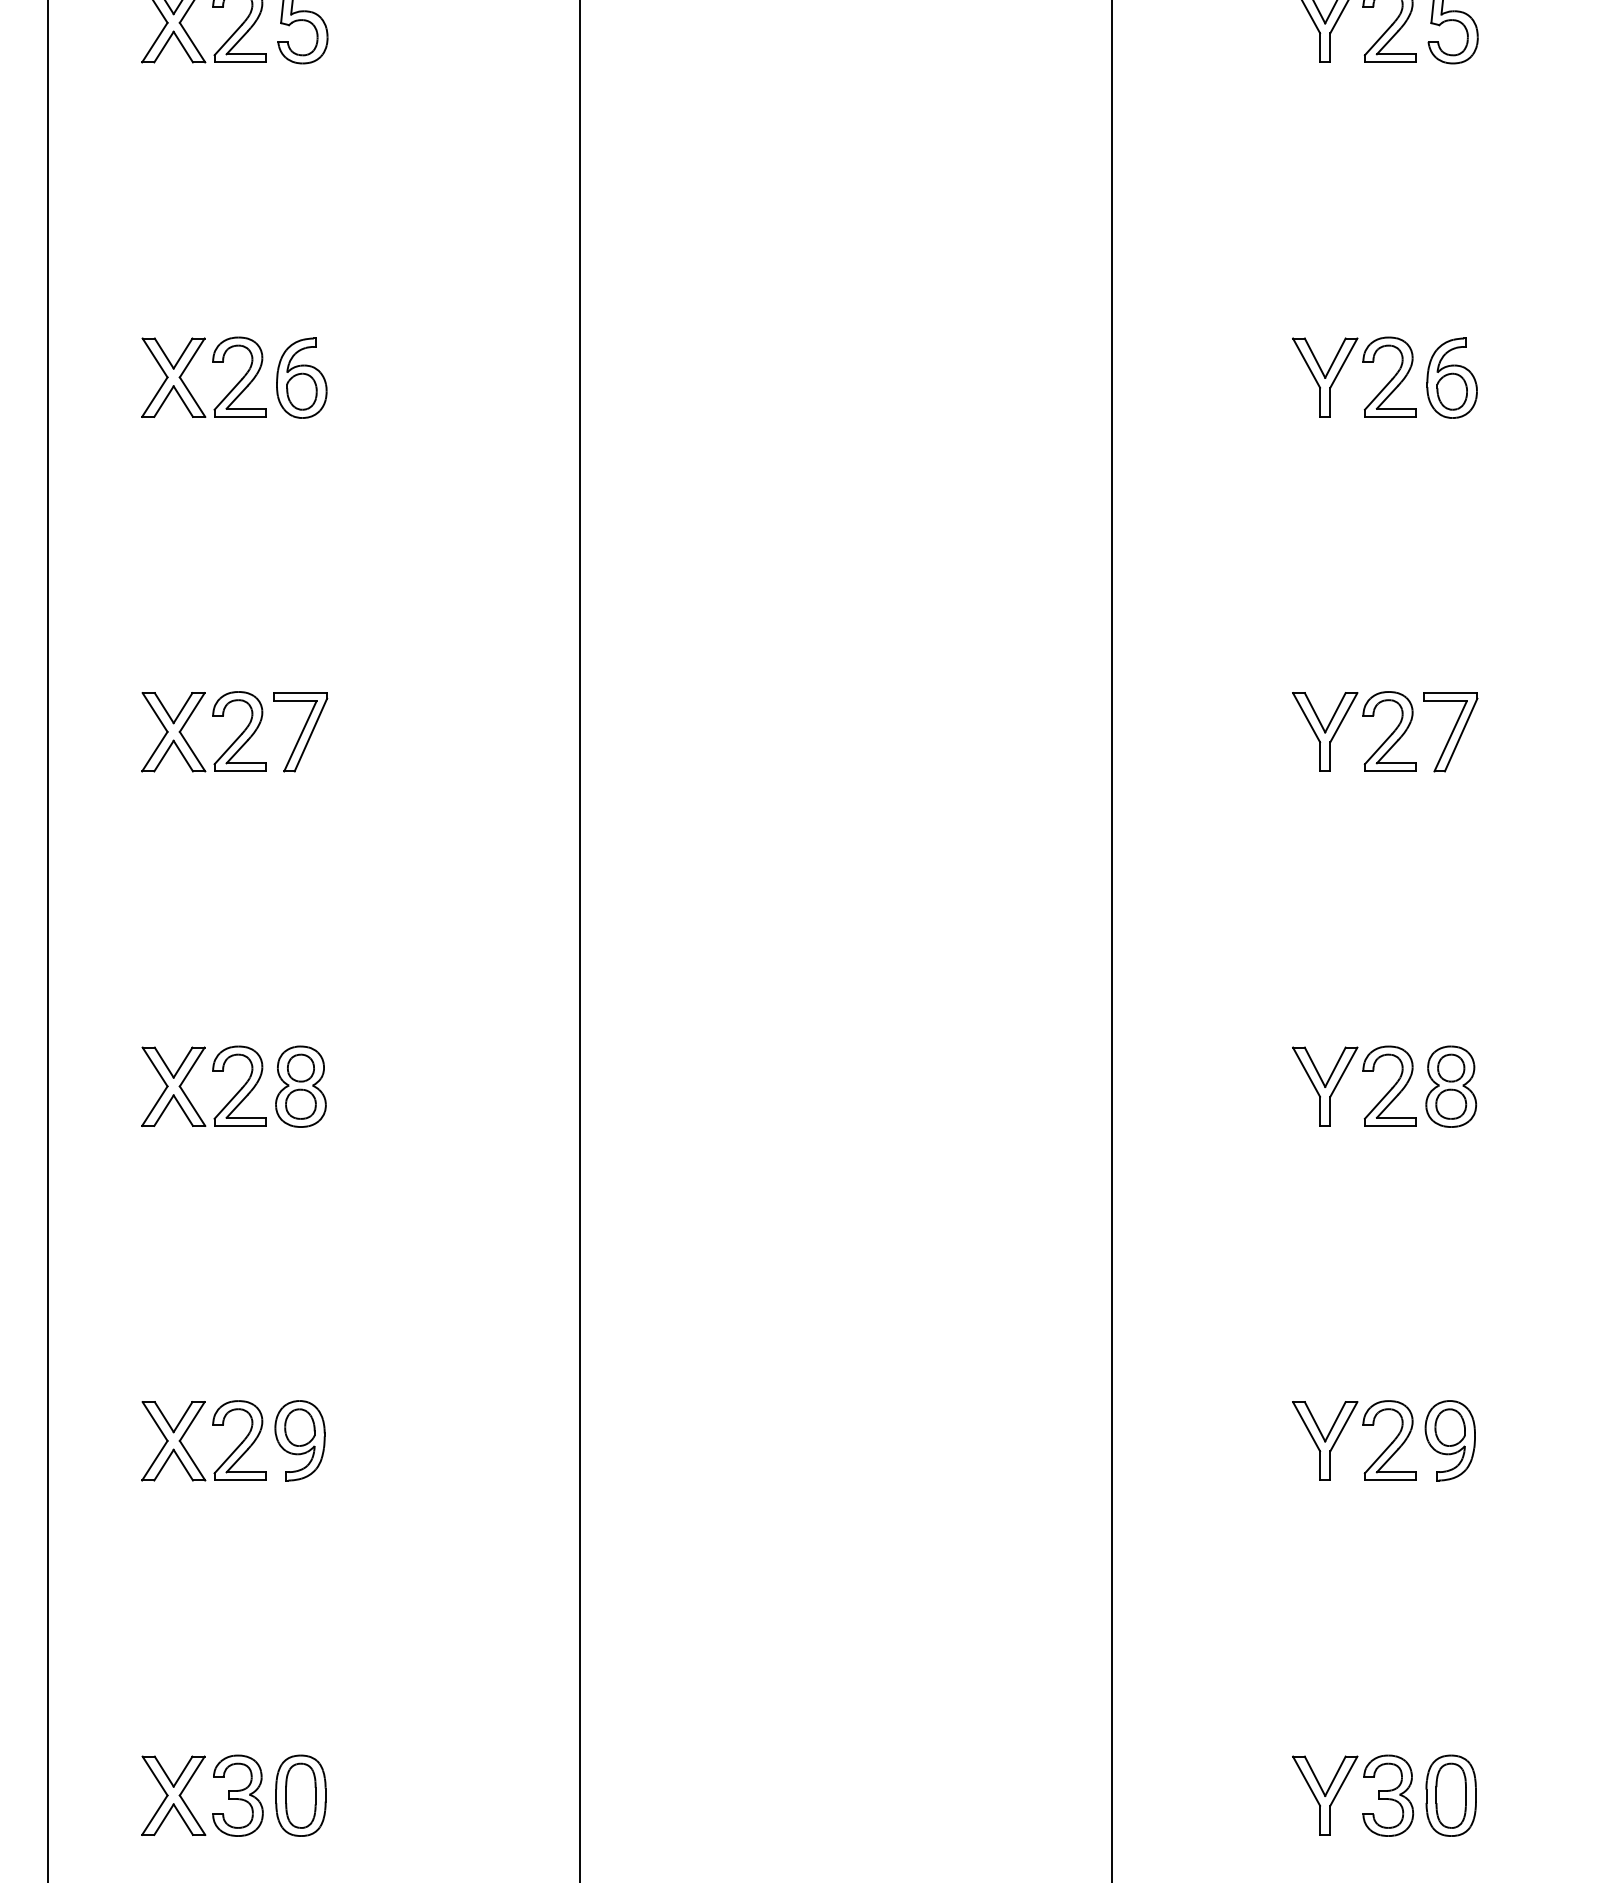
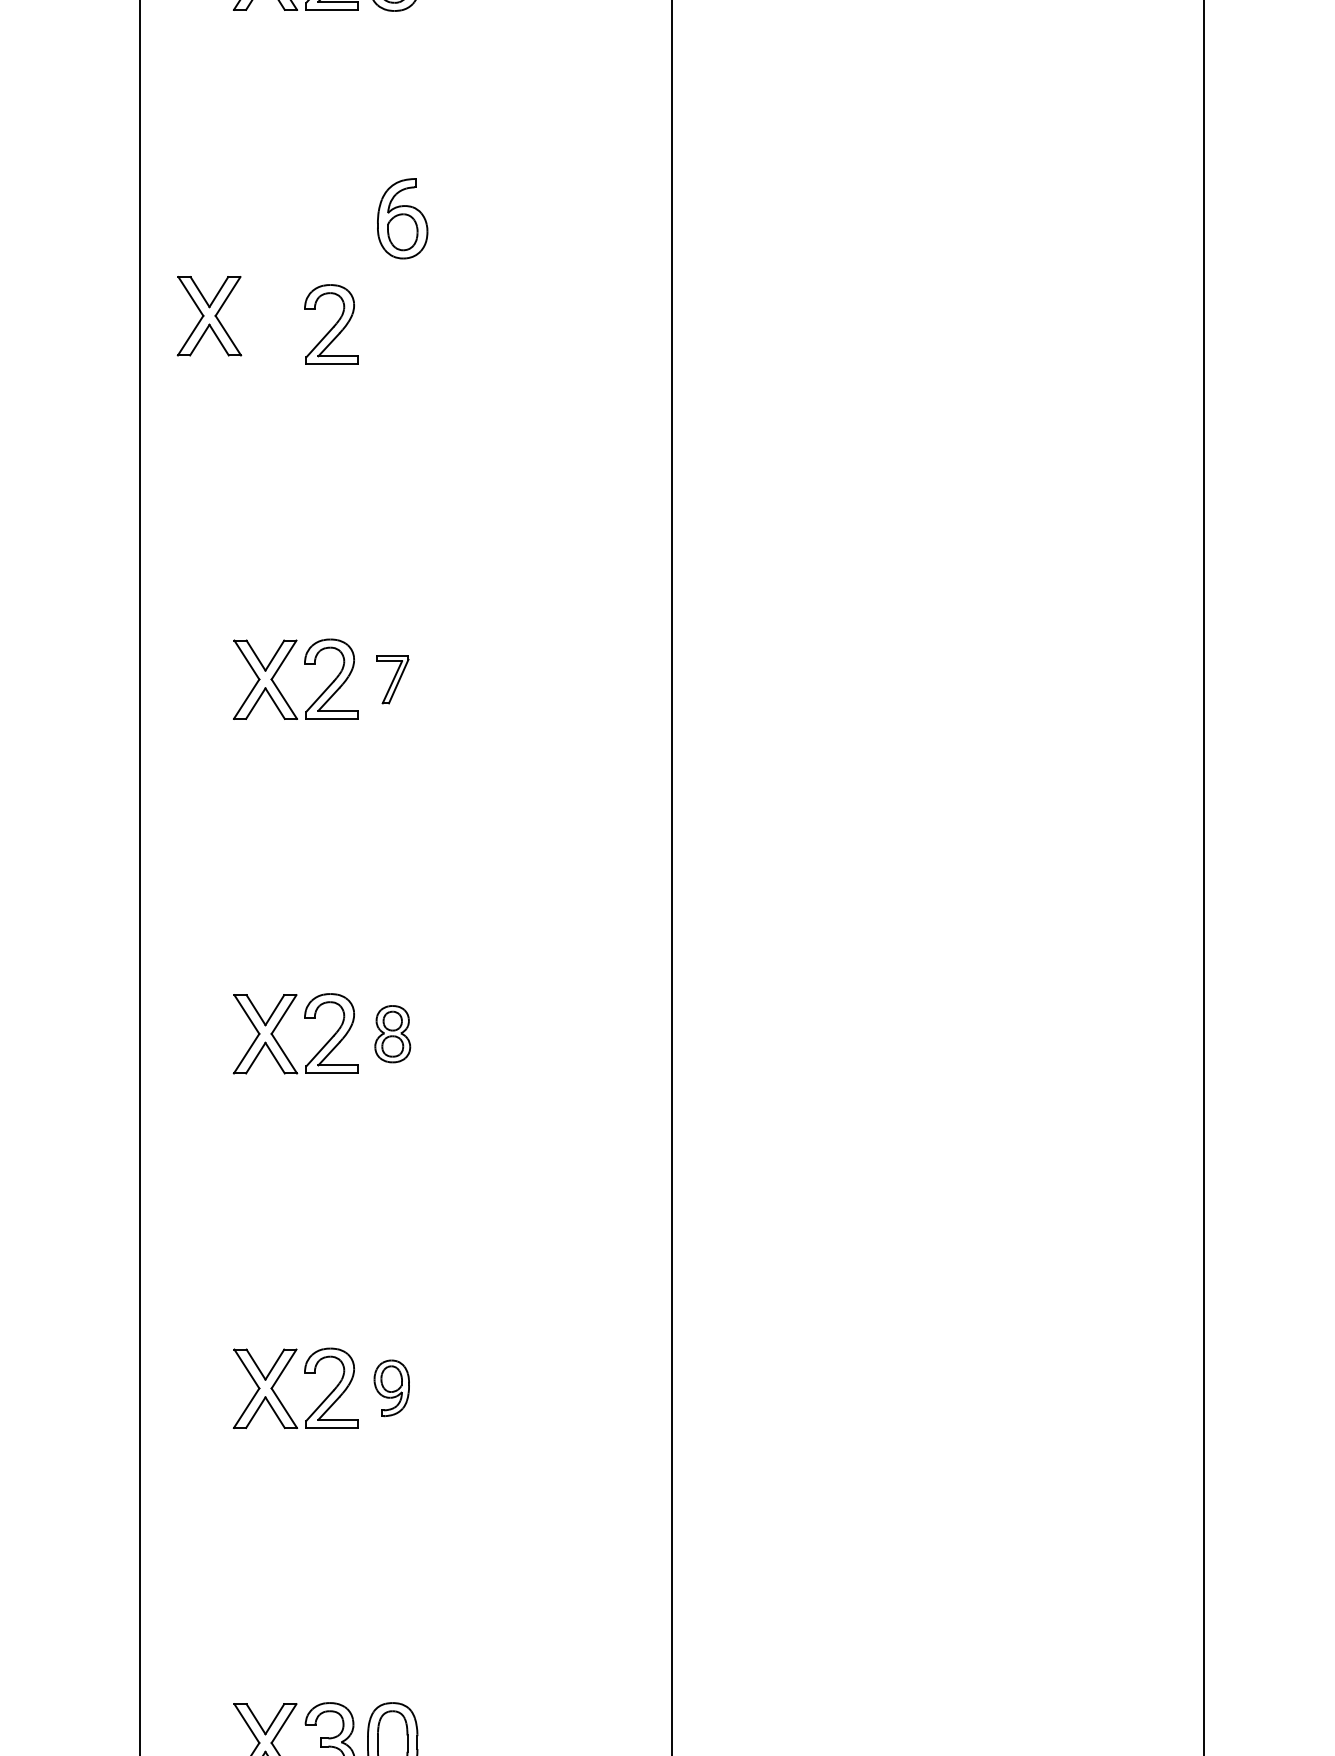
part: (173, 377) -> (209, 316), moved
part: (301, 377) -> (402, 218), moved
part: (300, 732) -> (392, 680), size x0.6
part: (300, 1086) -> (392, 1034), size x0.7
part: (299, 1440) -> (391, 1388), size x0.7

